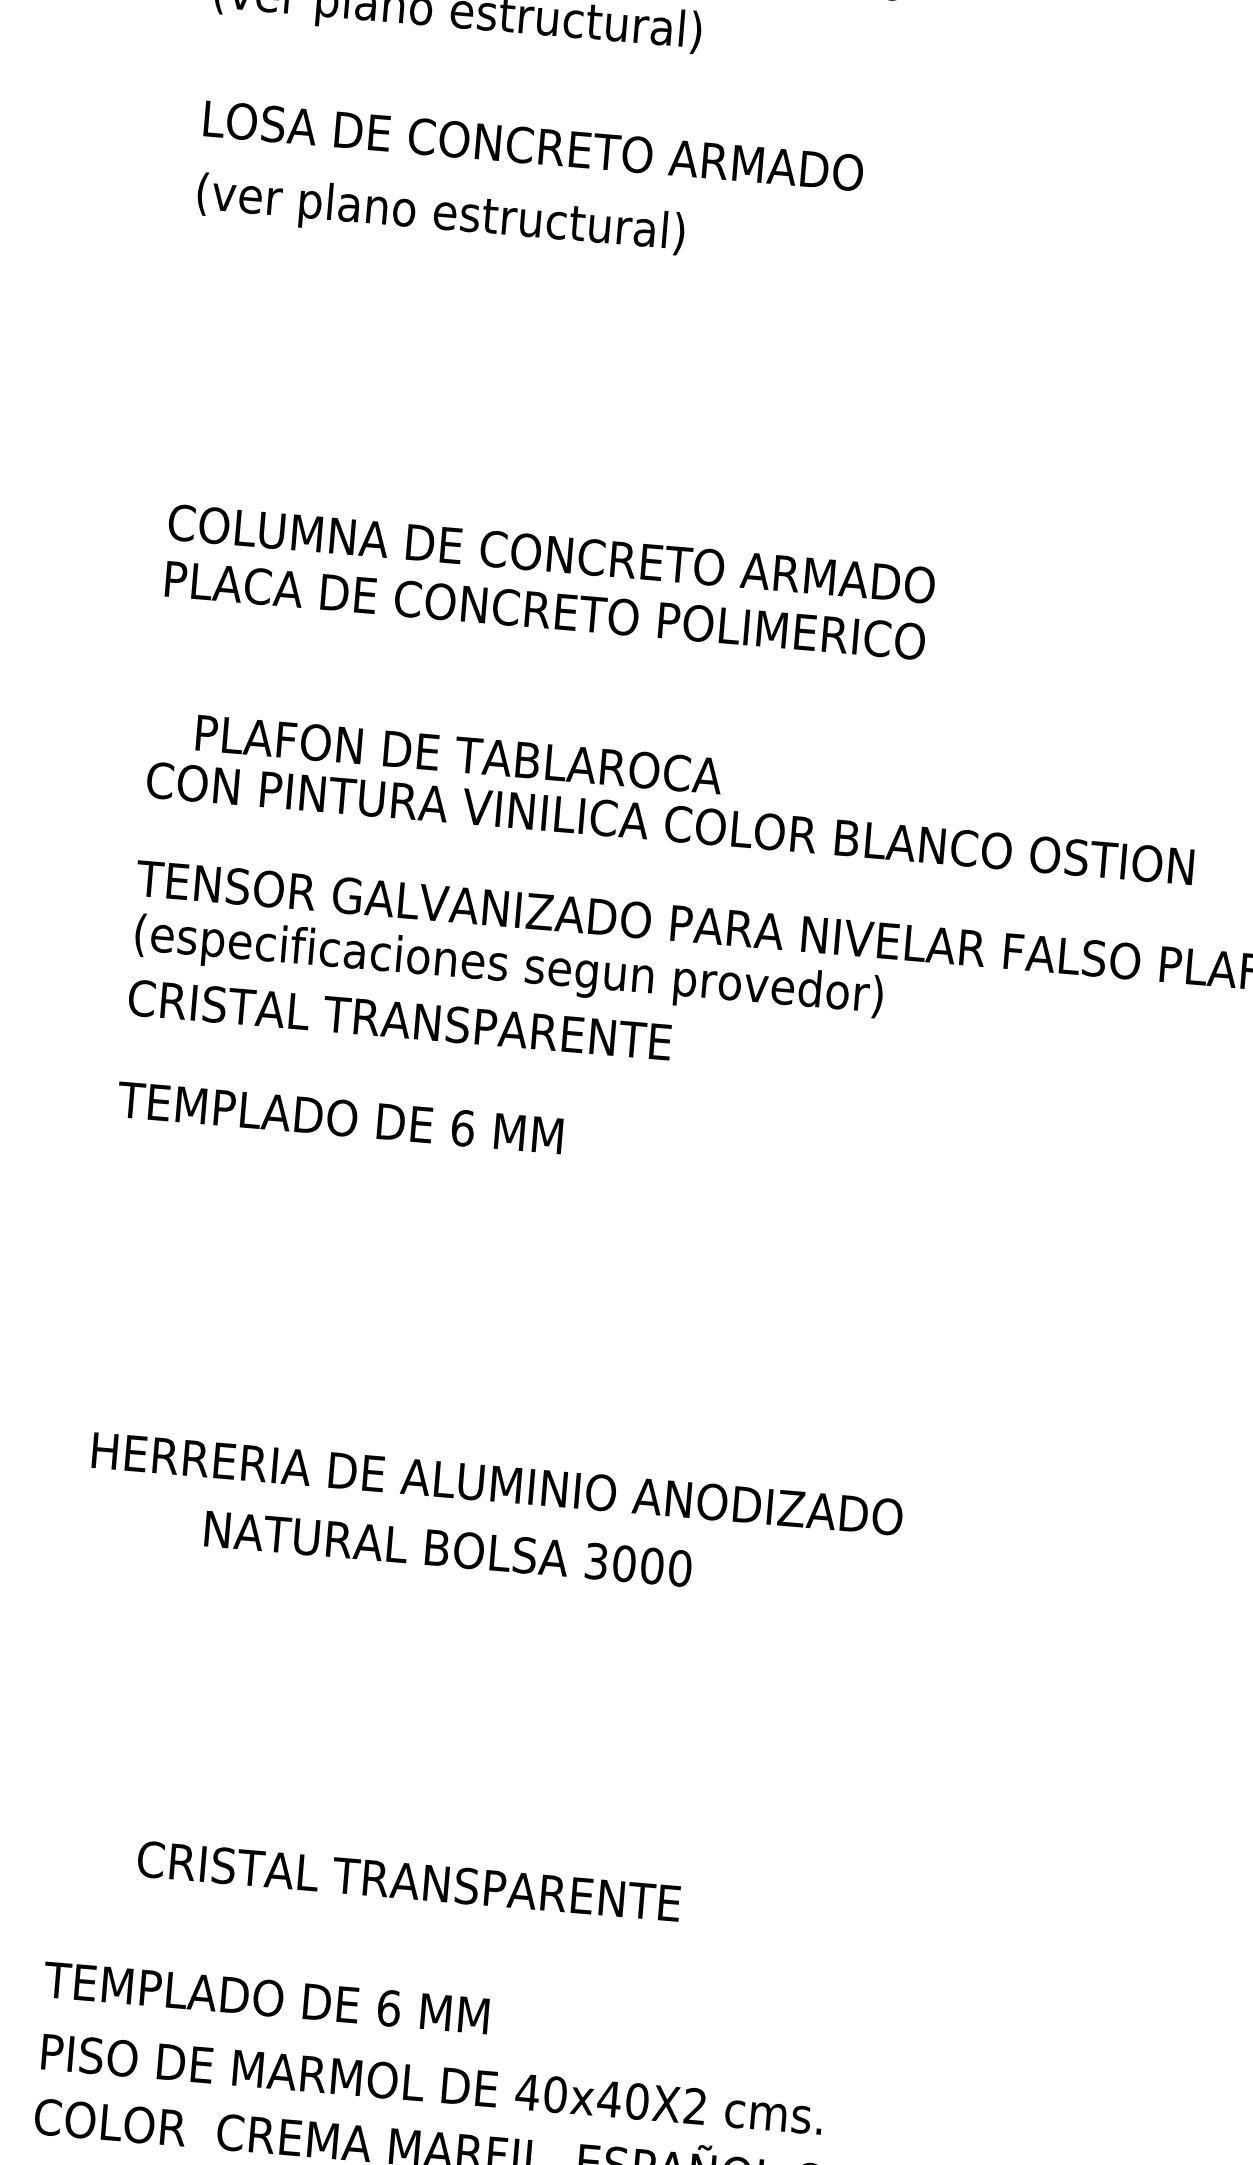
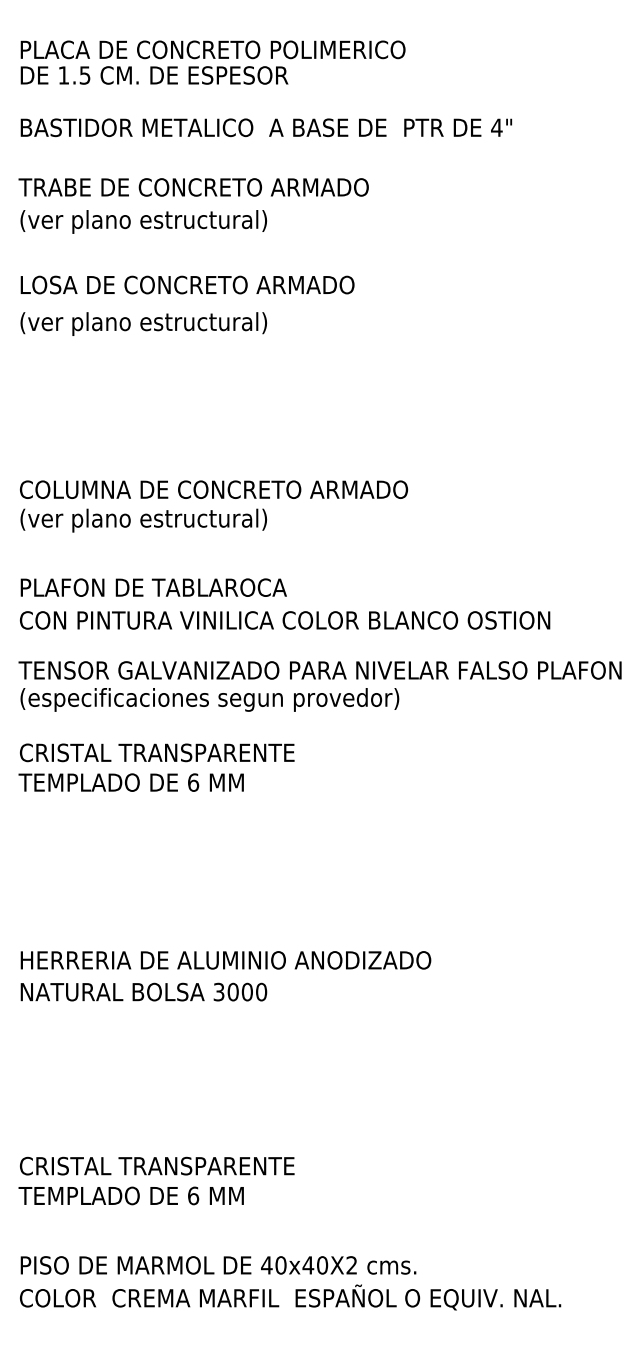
text: (543, 614) -> (212, 520), PLACA DE CONCRETO POLIMERICO -> (ver plano estructural)
text: (458, 754) -> (153, 587), moved
text: (400, 1019) -> (157, 752), moved
text: (447, 1547) -> (143, 991), moved
text: (409, 1880) -> (157, 1165), moved
text: (264, 1996) -> (130, 1195), moved

